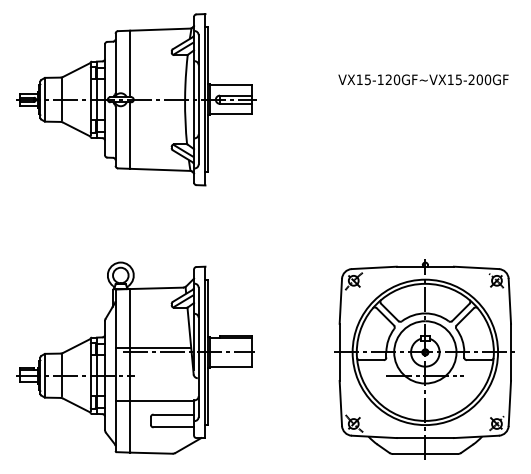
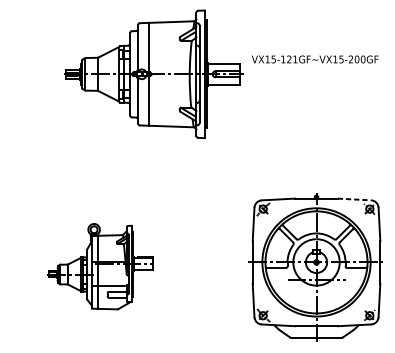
text: (396, 79) -> (295, 59), VX15-120GF~VX15-200GF -> VX15-121GF~VX15-200GF
part: (136, 99) -> (153, 74), moved
line: (476, 267) -> (354, 199), solid -> dashed
part: (135, 357) -> (100, 266), size x0.6

